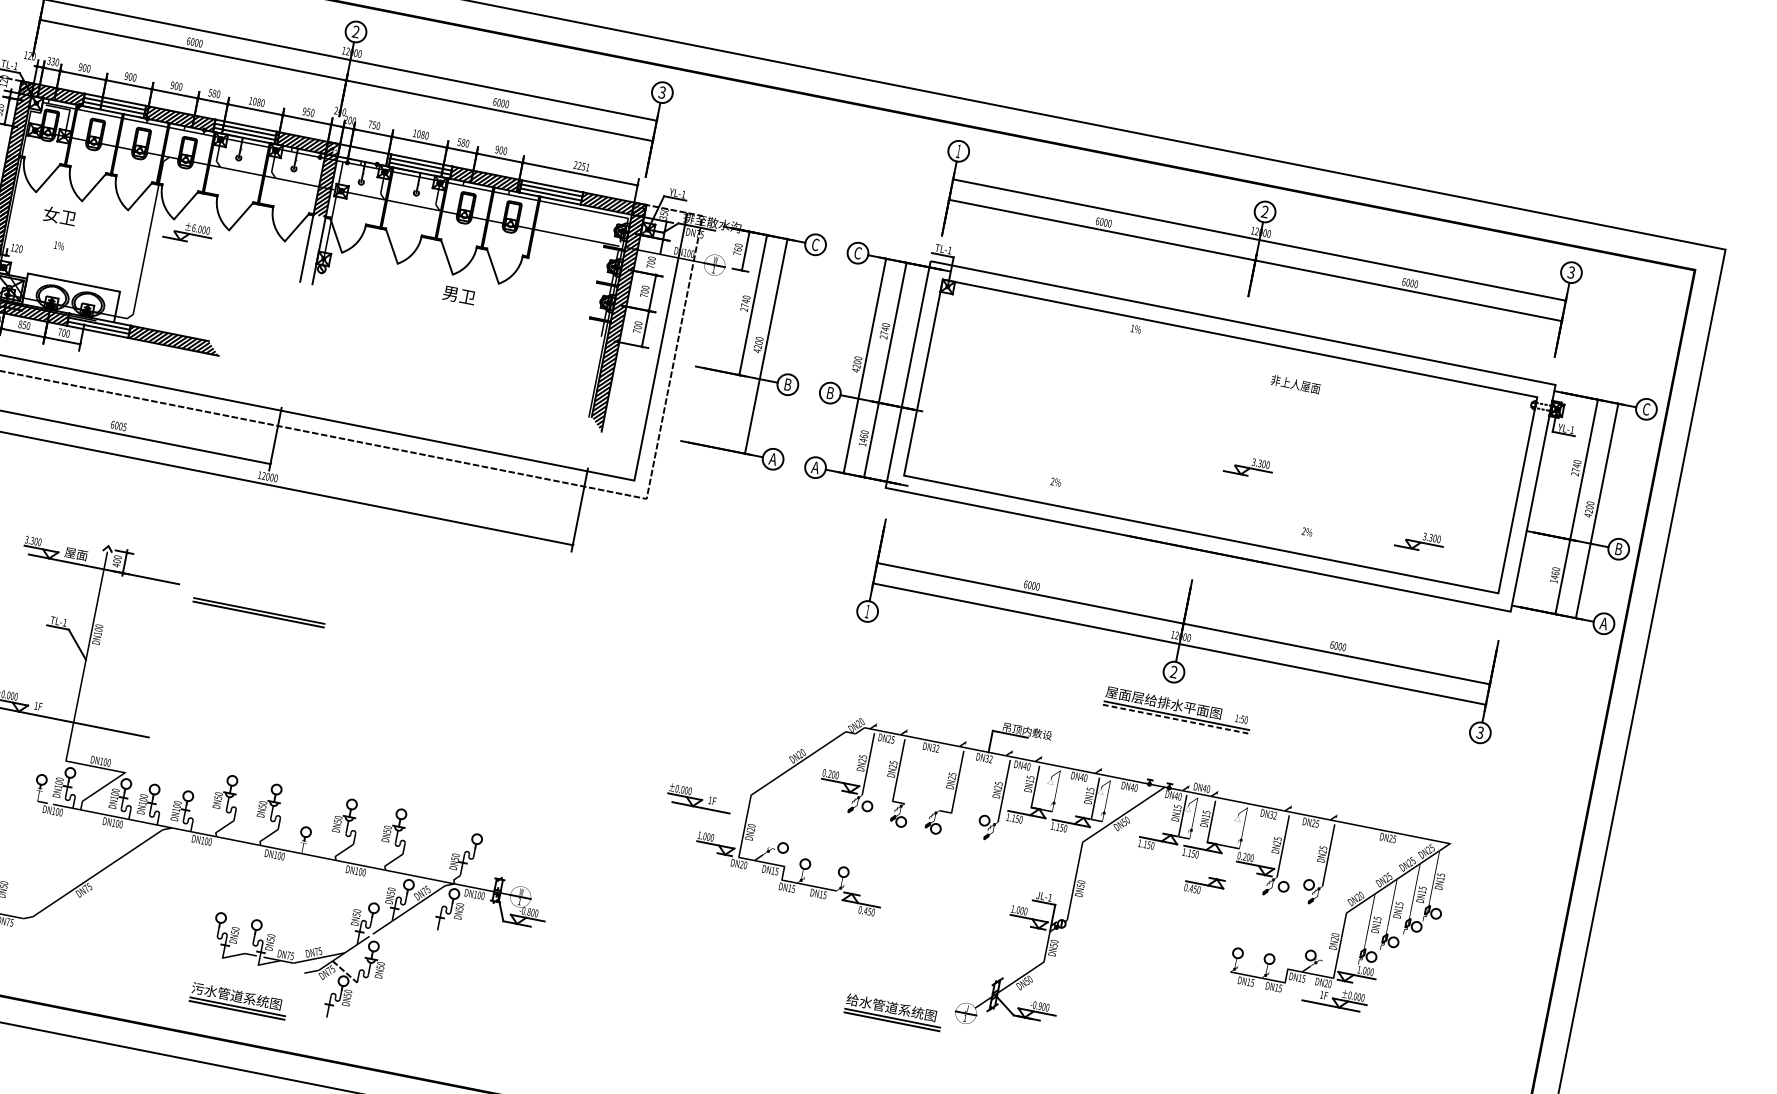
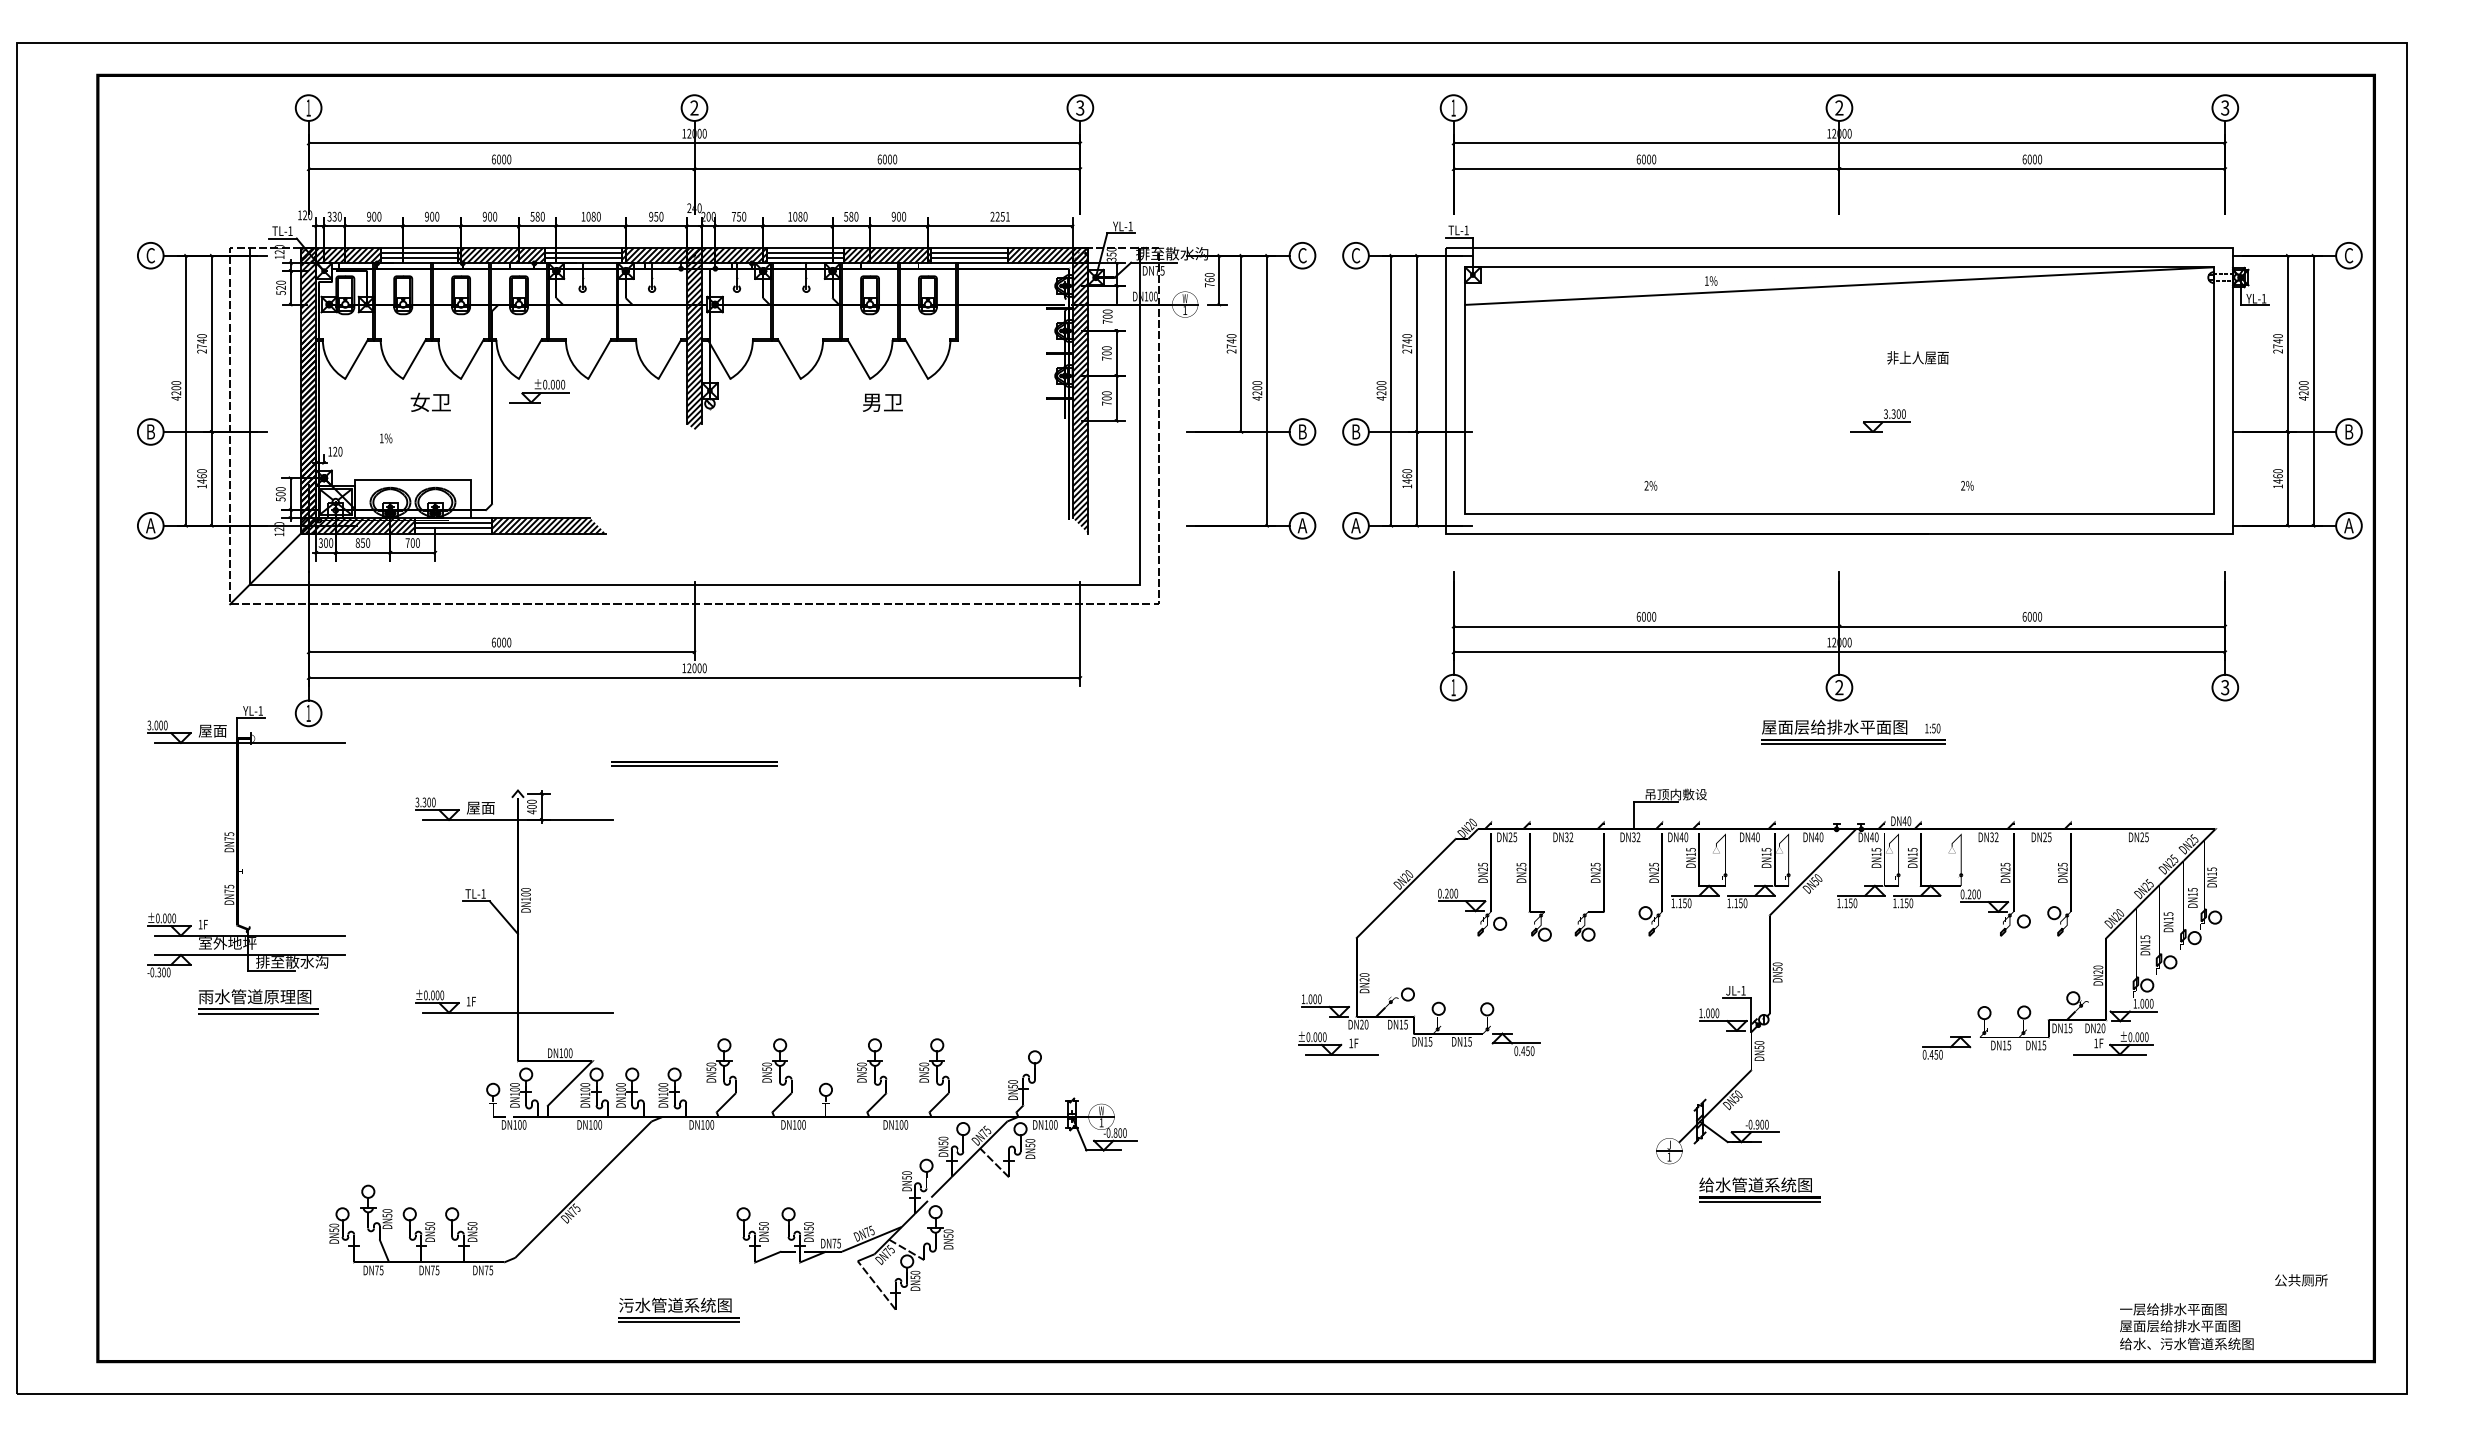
hatch: (361, 154) -> (730, 255), added
text: (59, 215) -> (430, 401), moved
text: (194, 228) -> (545, 384), ±6.000 -> ±0.000
hatch: (312, 251) -> (694, 384), added
line: (1237, 352) -> (1839, 285), added
text: (1295, 384) -> (1917, 357), moved
text: (125, 427) -> (509, 642), 6005 -> 6000
part: (1419, 540) -> (2105, 469), removed
part: (259, 612) -> (694, 763), moved
line: (1176, 719) -> (1853, 744), dashed -> solid
part: (700, 798) -> (1338, 1043), moved
part: (1204, 885) -> (1946, 1047), moved
line: (428, 916) -> (994, 1162), added
line: (315, 995) -> (876, 1285), added
part: (238, 1000) -> (678, 1309), moved
part: (893, 1011) -> (1759, 1189), moved

